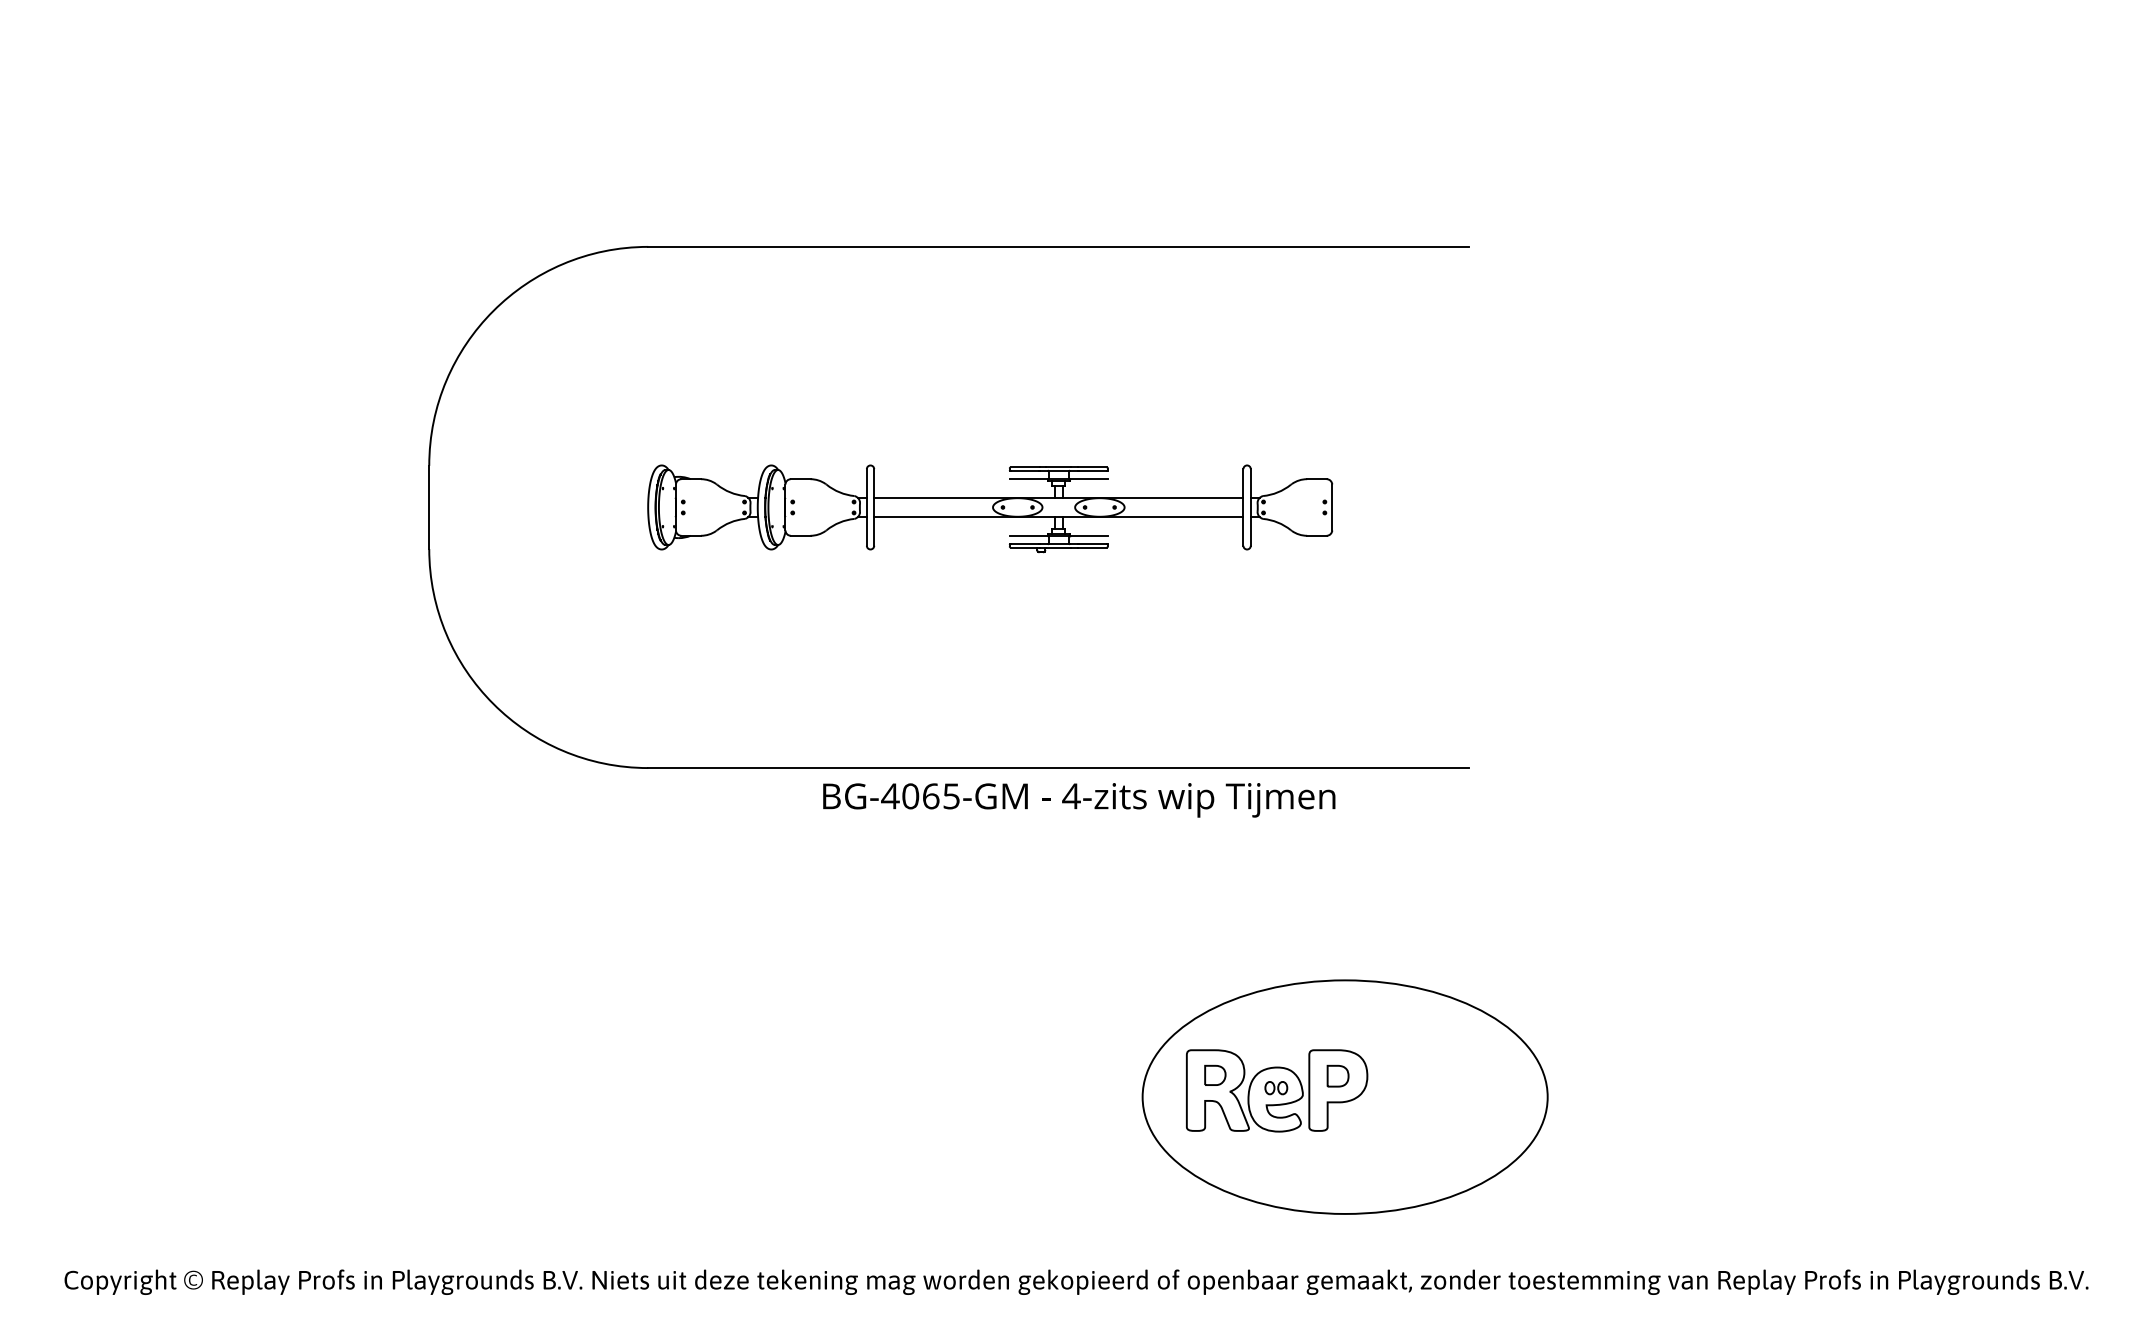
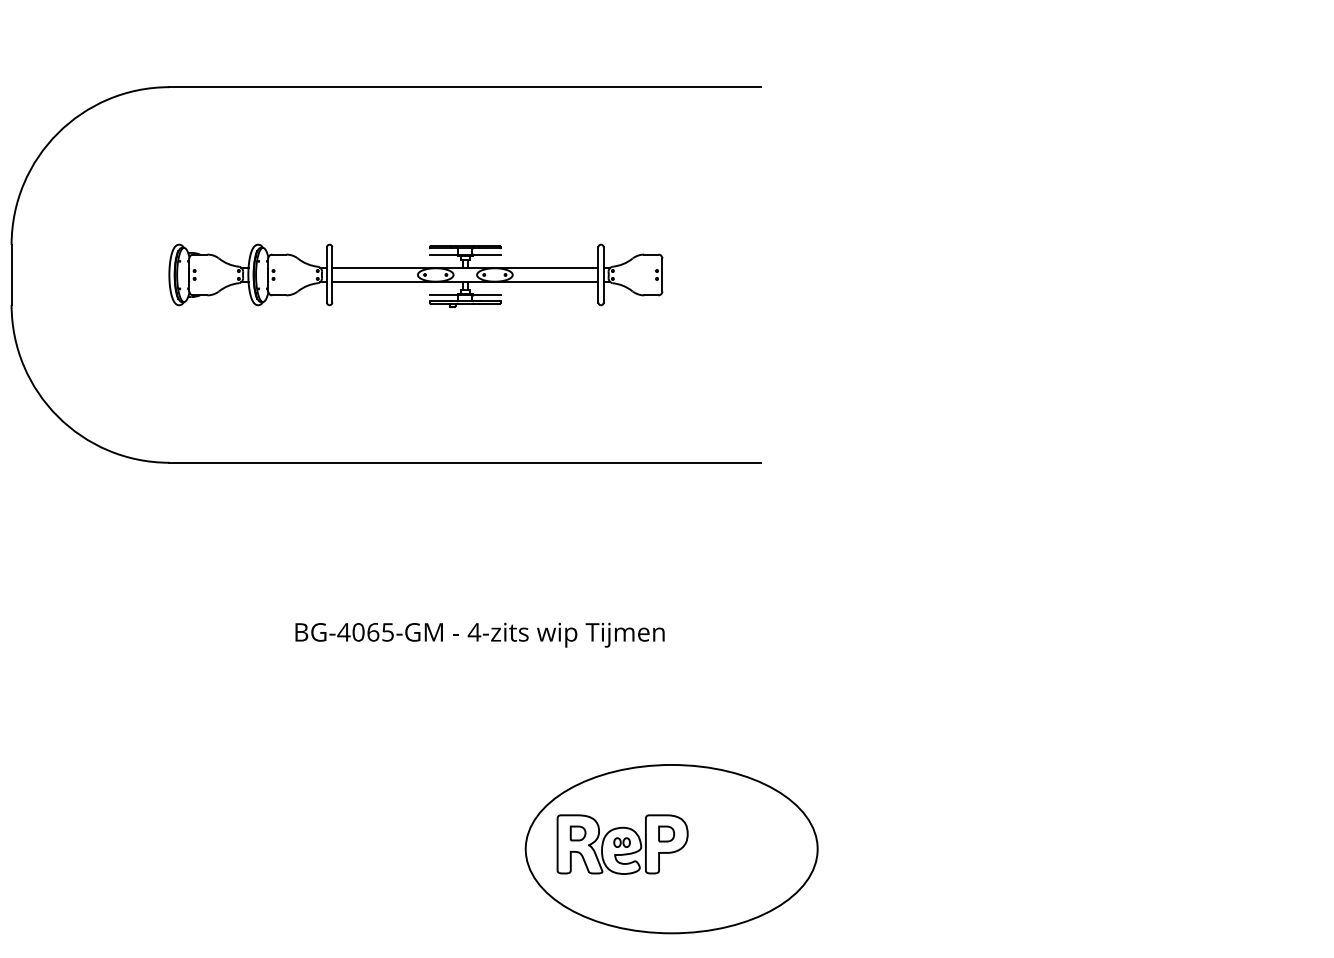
part: (948, 507) -> (385, 274), moved

